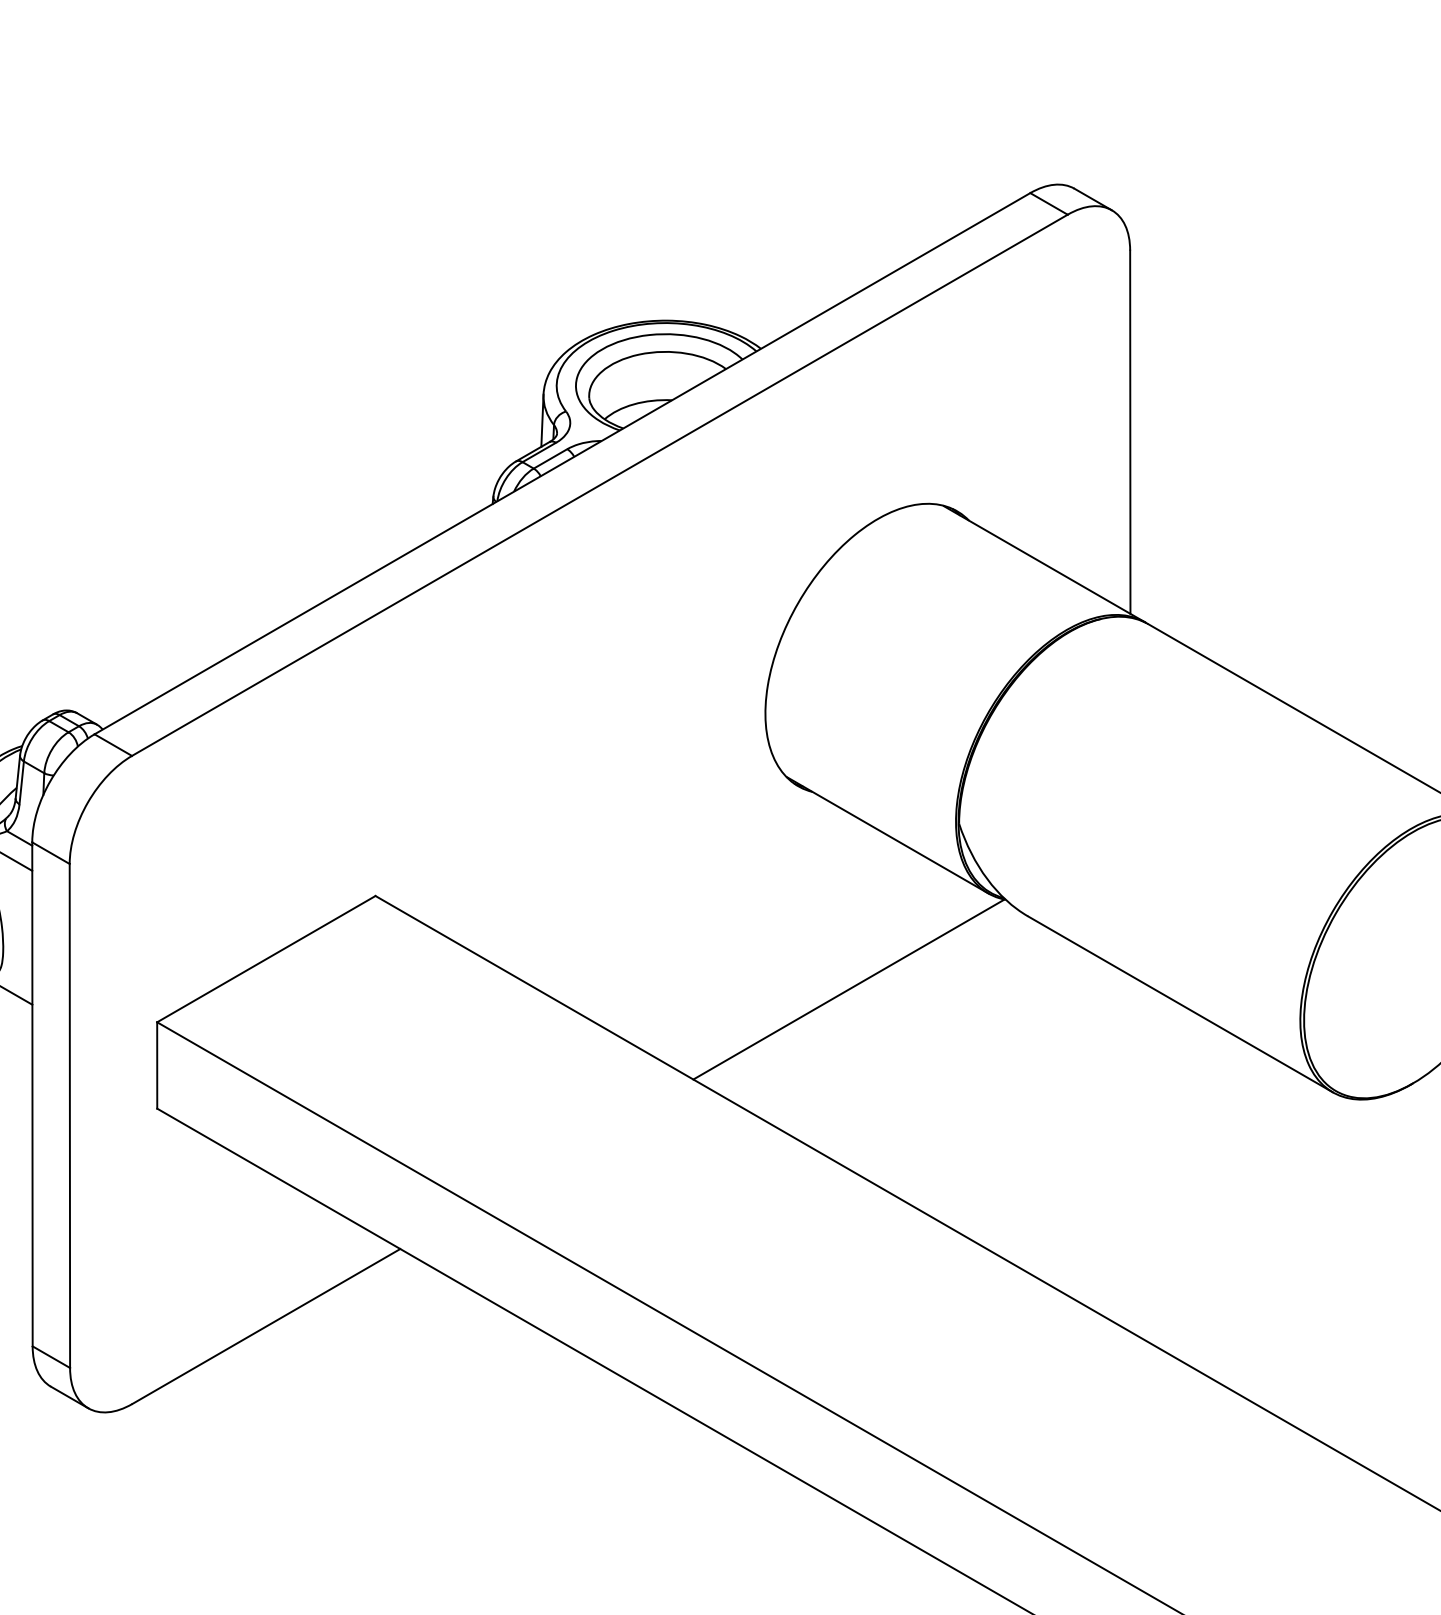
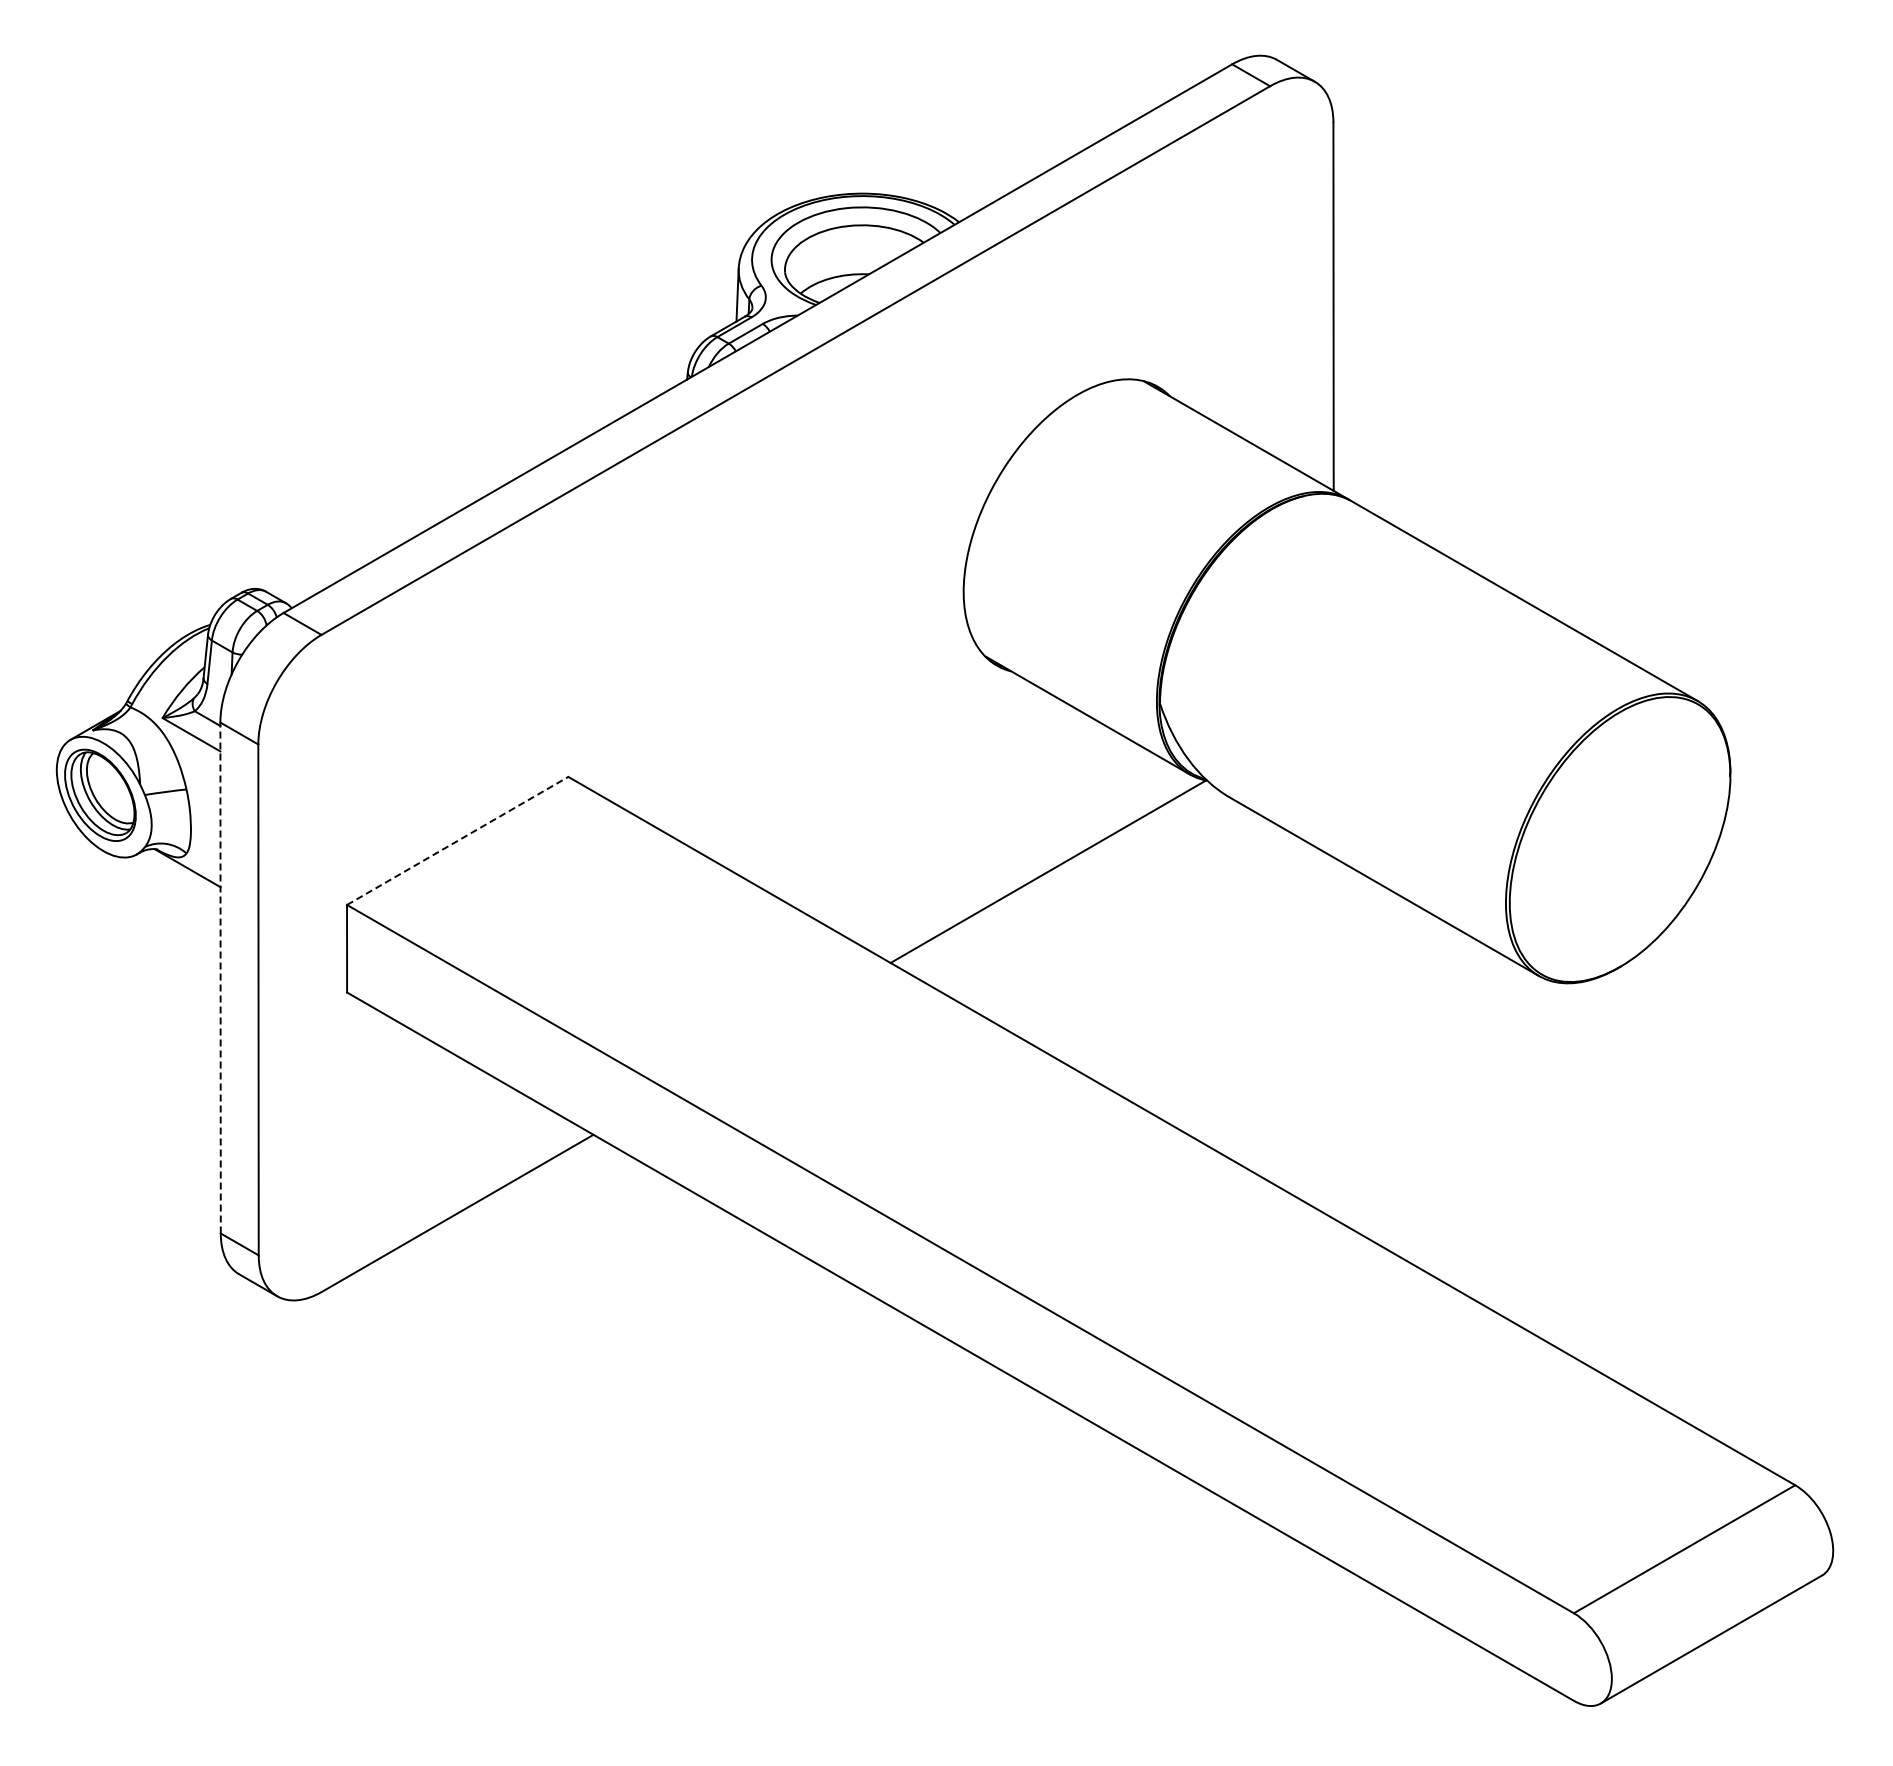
line: (266, 958) -> (457, 840), solid -> dashed
line: (32, 1093) -> (220, 977), solid -> dashed

